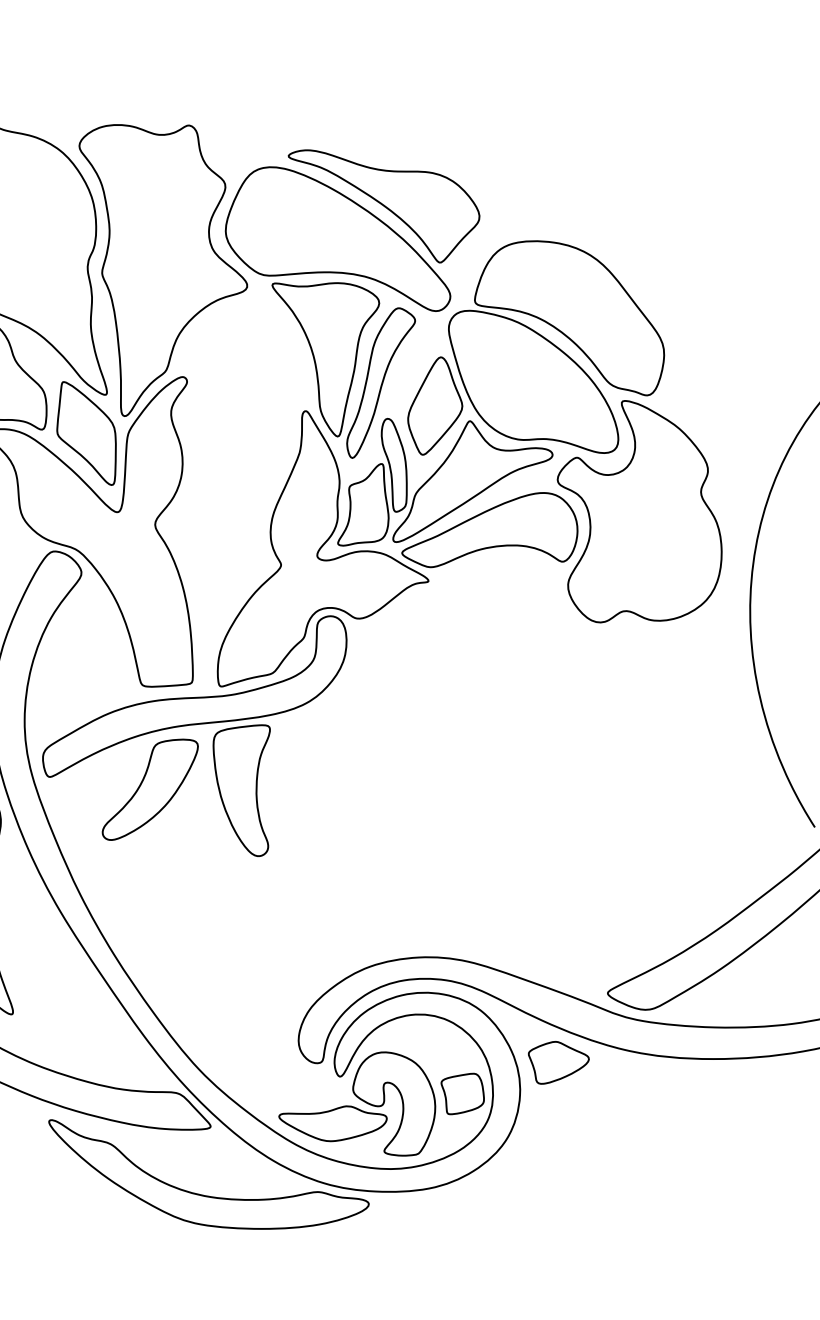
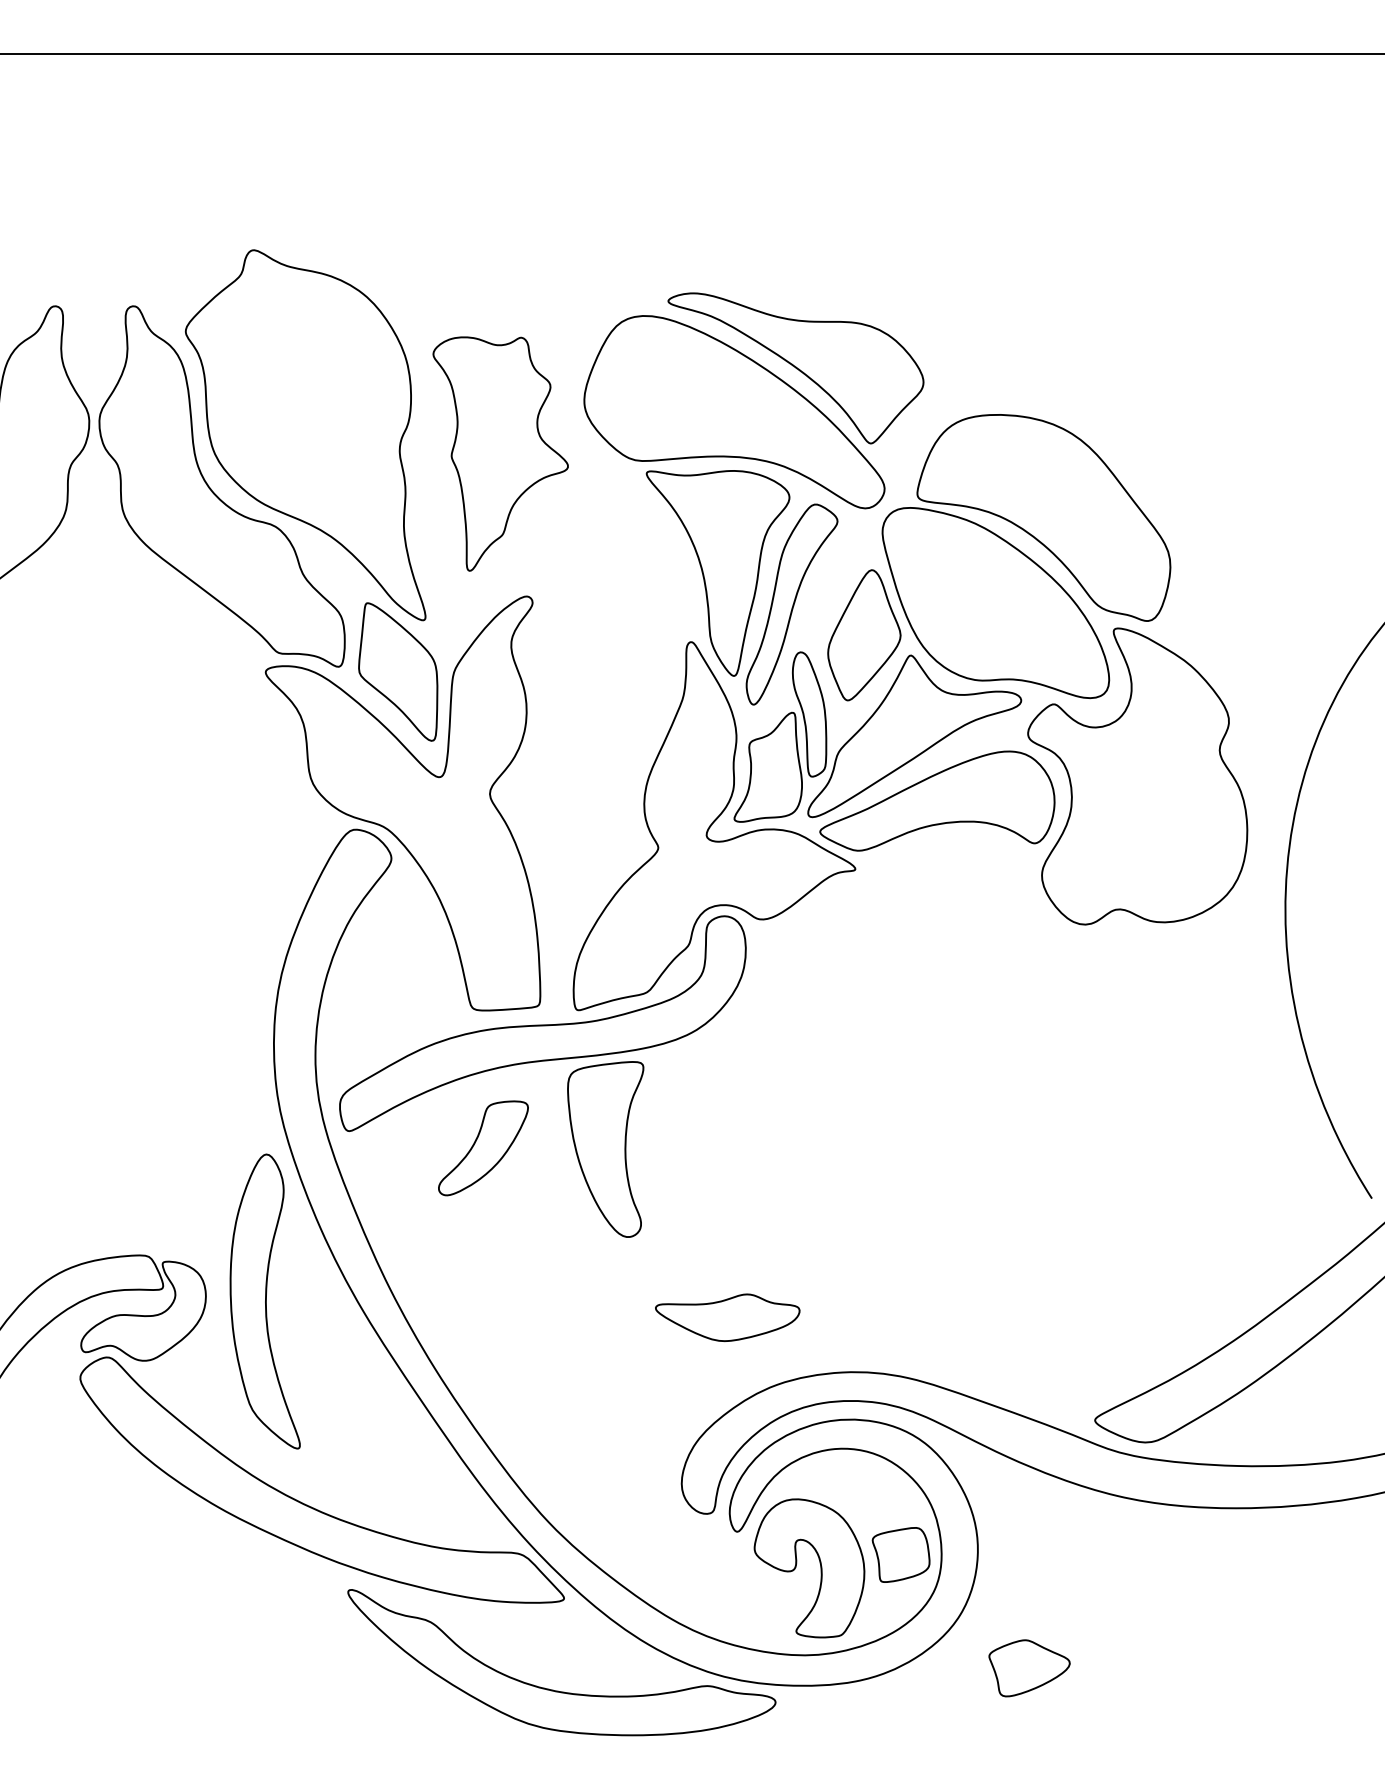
part: (163, 270) -> (500, 453), size x0.6
part: (150, 789) -> (483, 1148), size x0.7
part: (558, 1062) -> (1029, 1668), moved
part: (332, 1123) -> (727, 1317), moved

